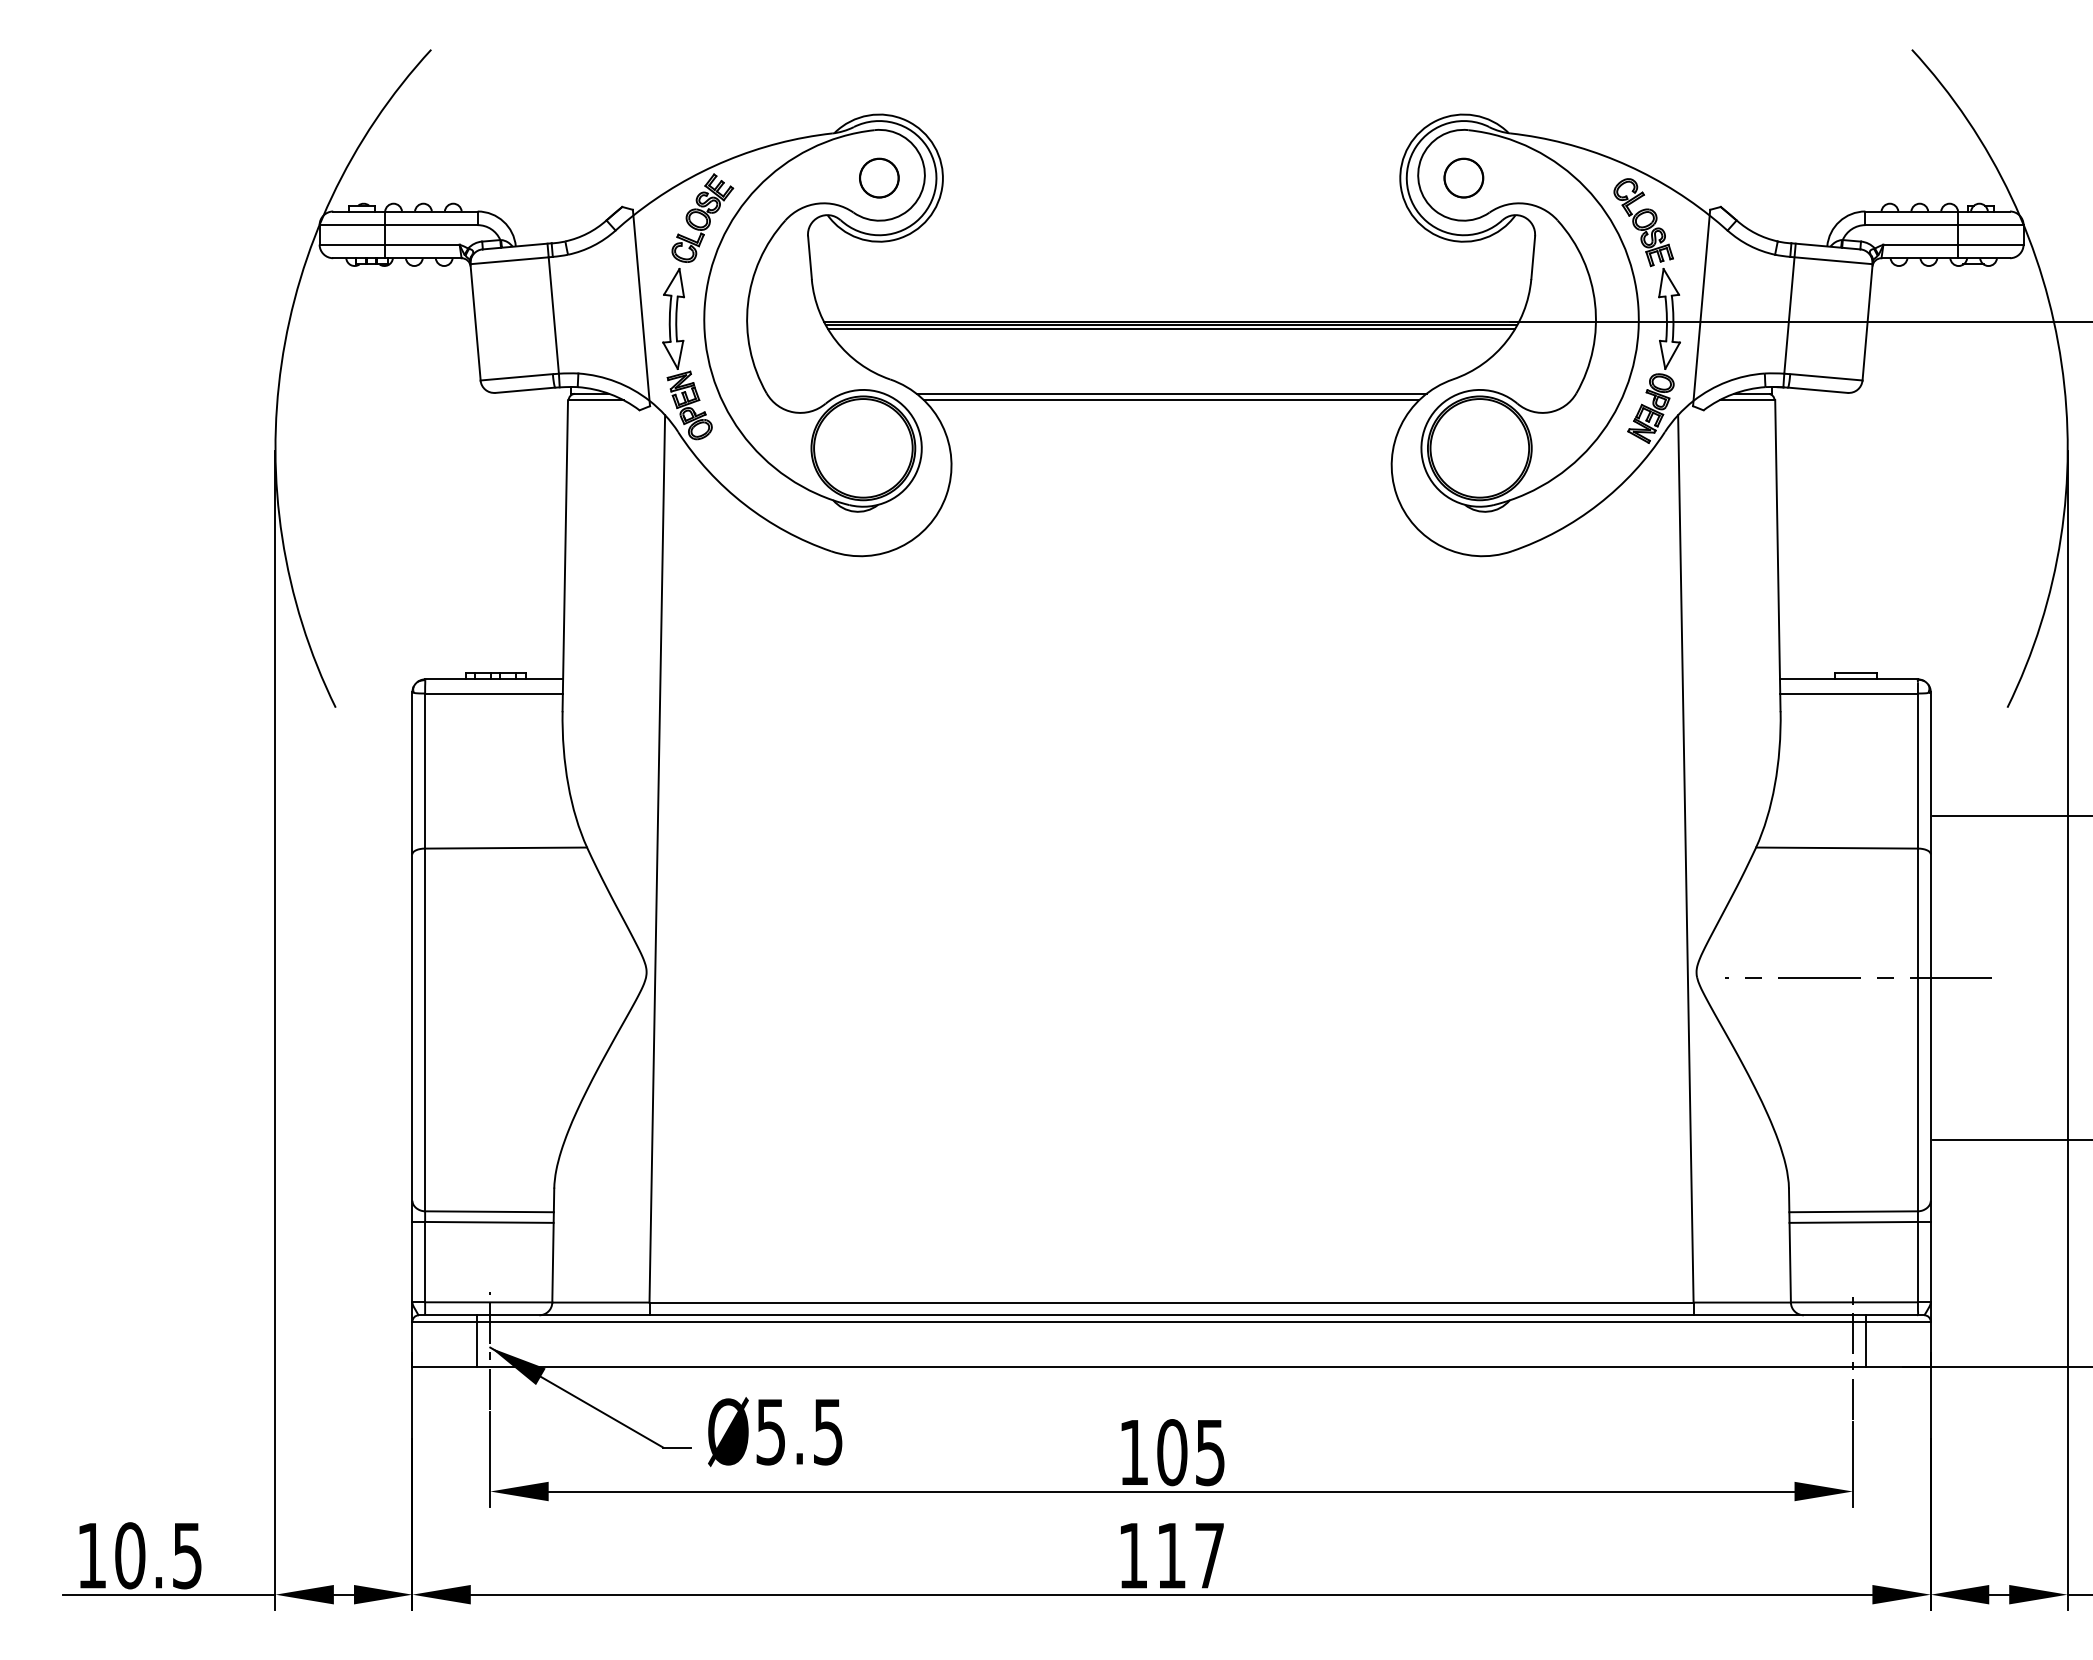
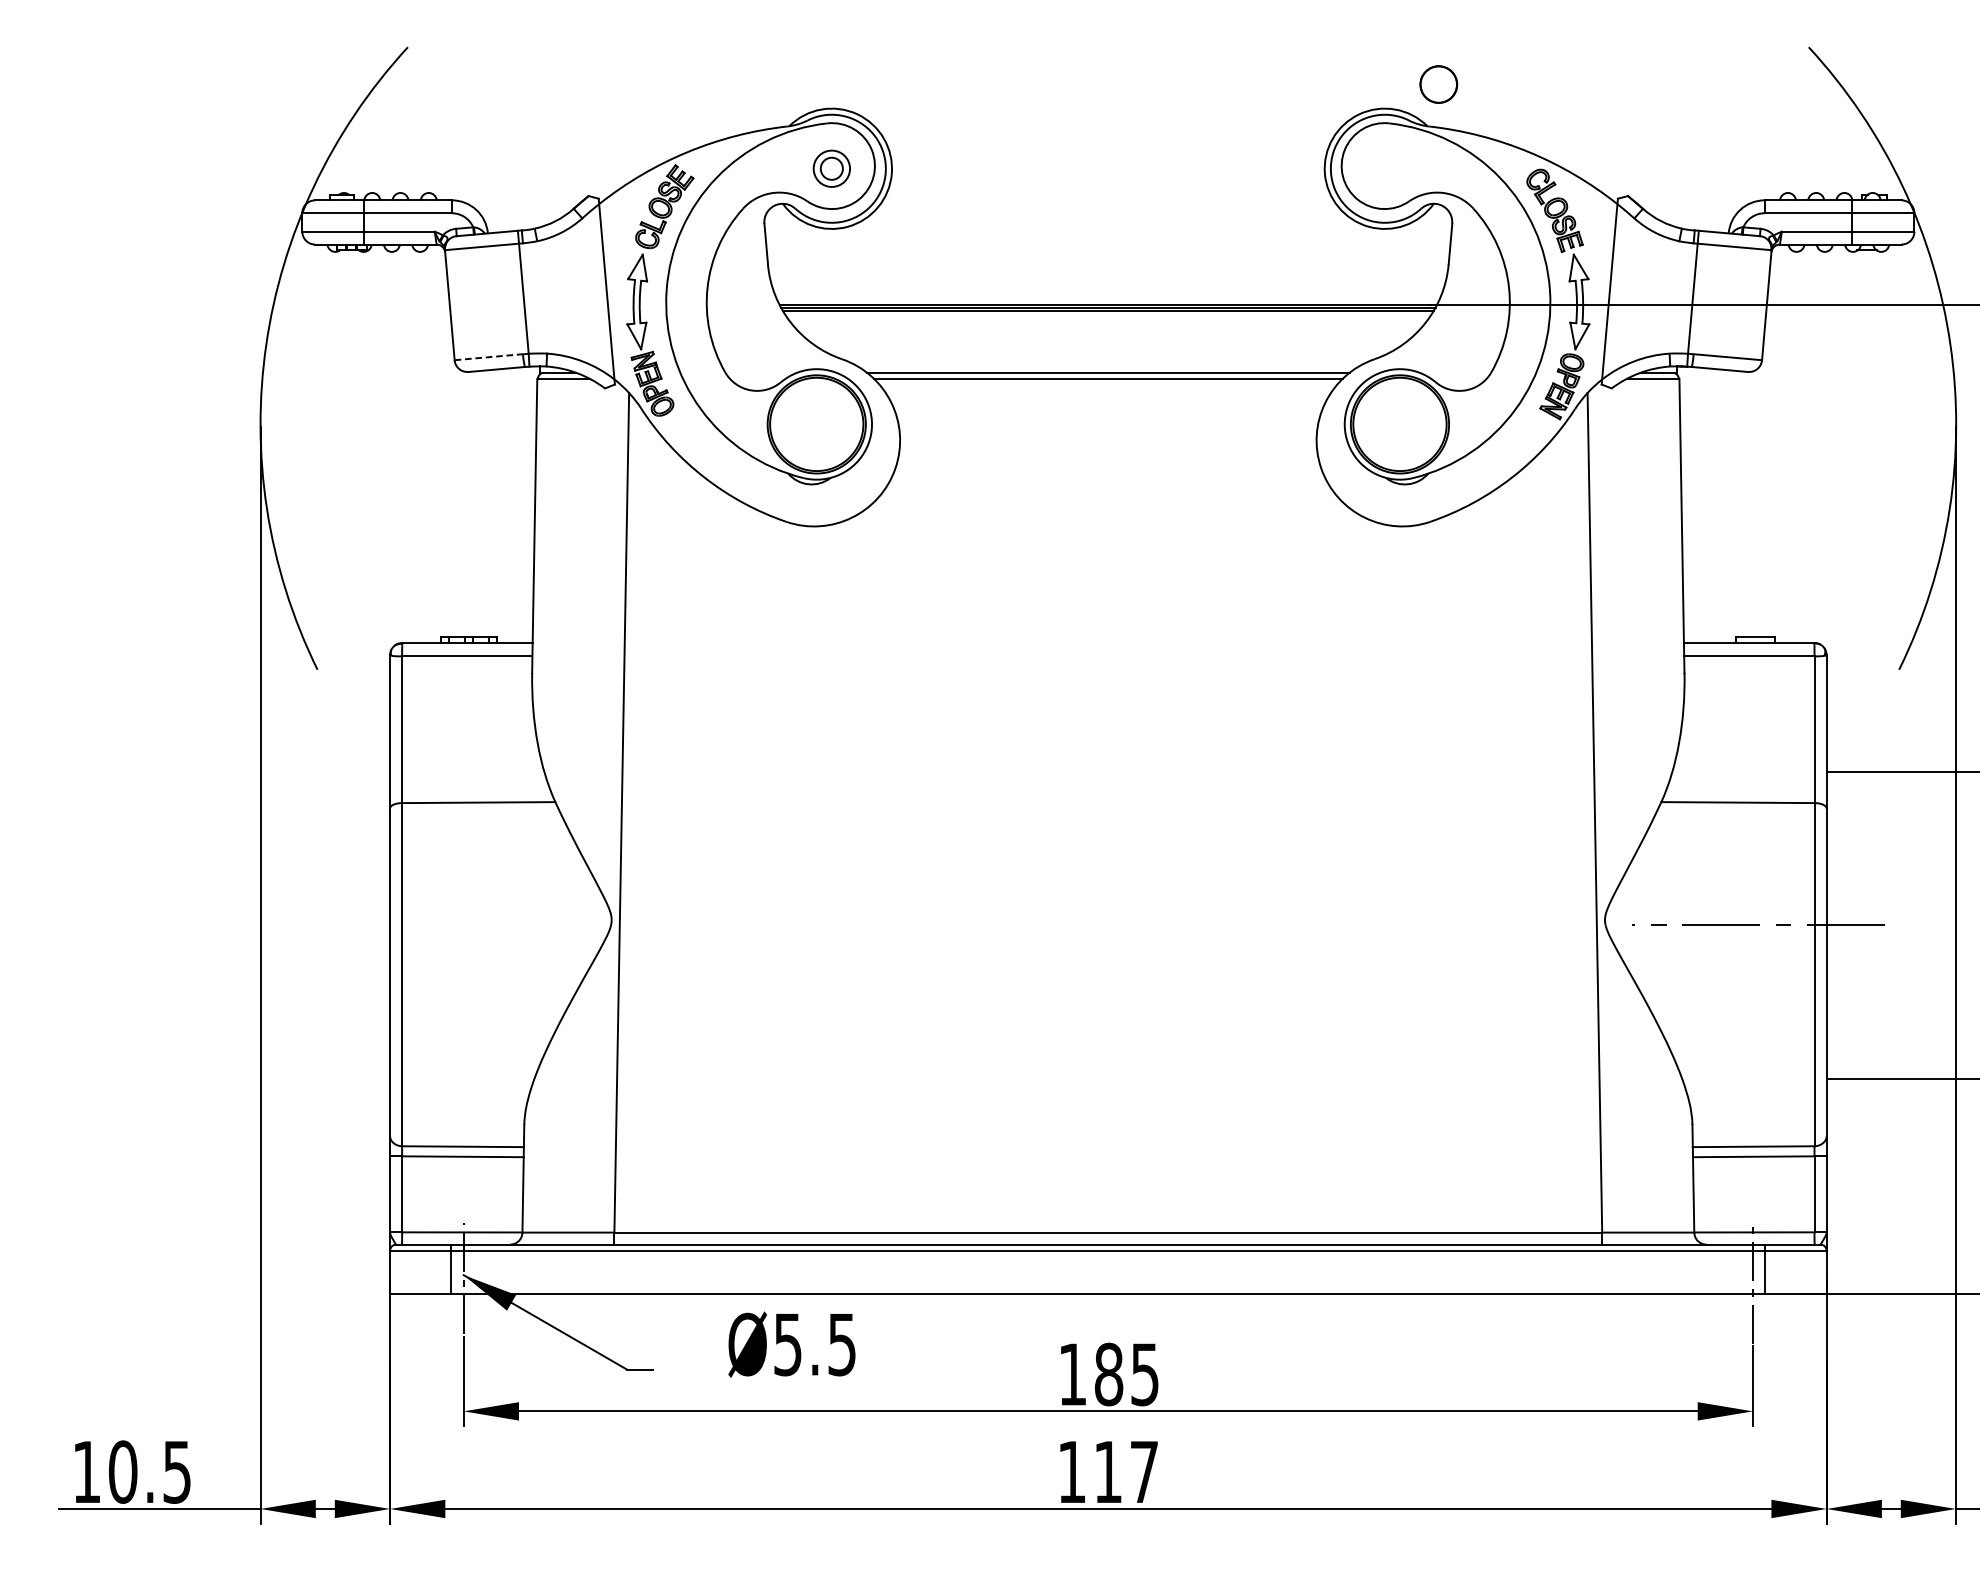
circle: (878, 177) -> (831, 168), size x0.6
part: (1463, 177) -> (1438, 83), moved
line: (517, 377) -> (489, 357), solid -> dashed
text: (775, 1432) -> (792, 1345), moved
text: (1172, 1452) -> (1109, 1374), 105 -> 185

